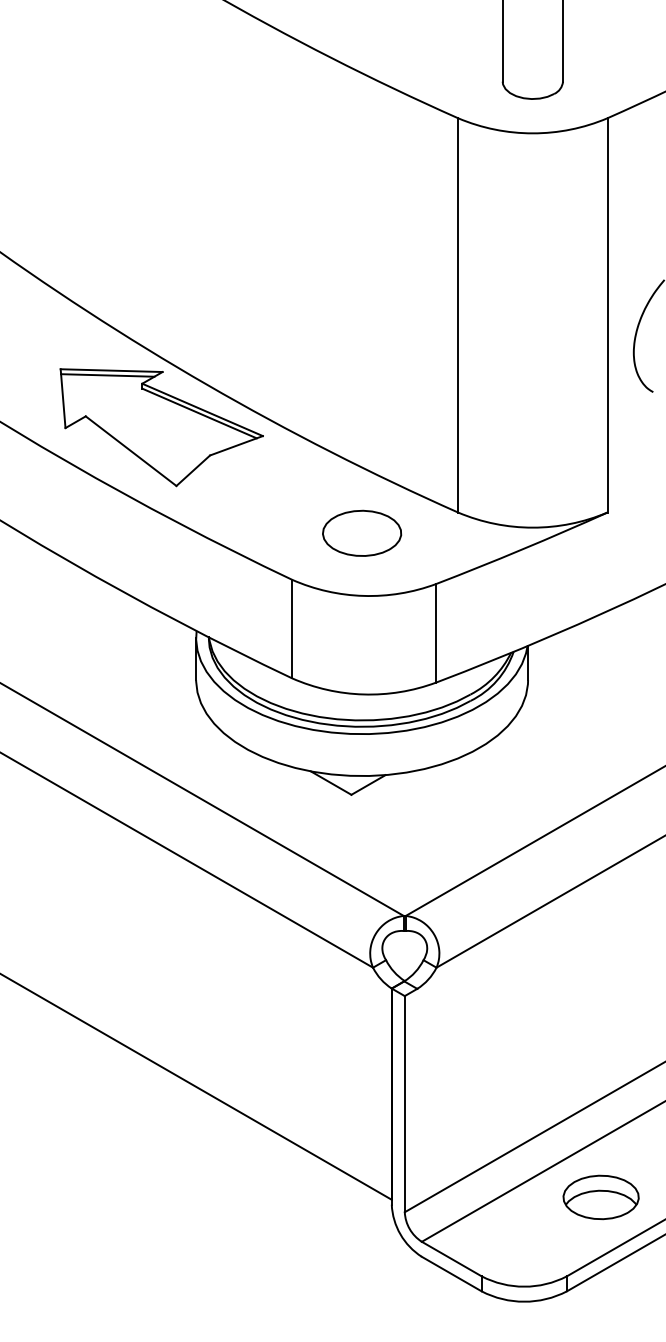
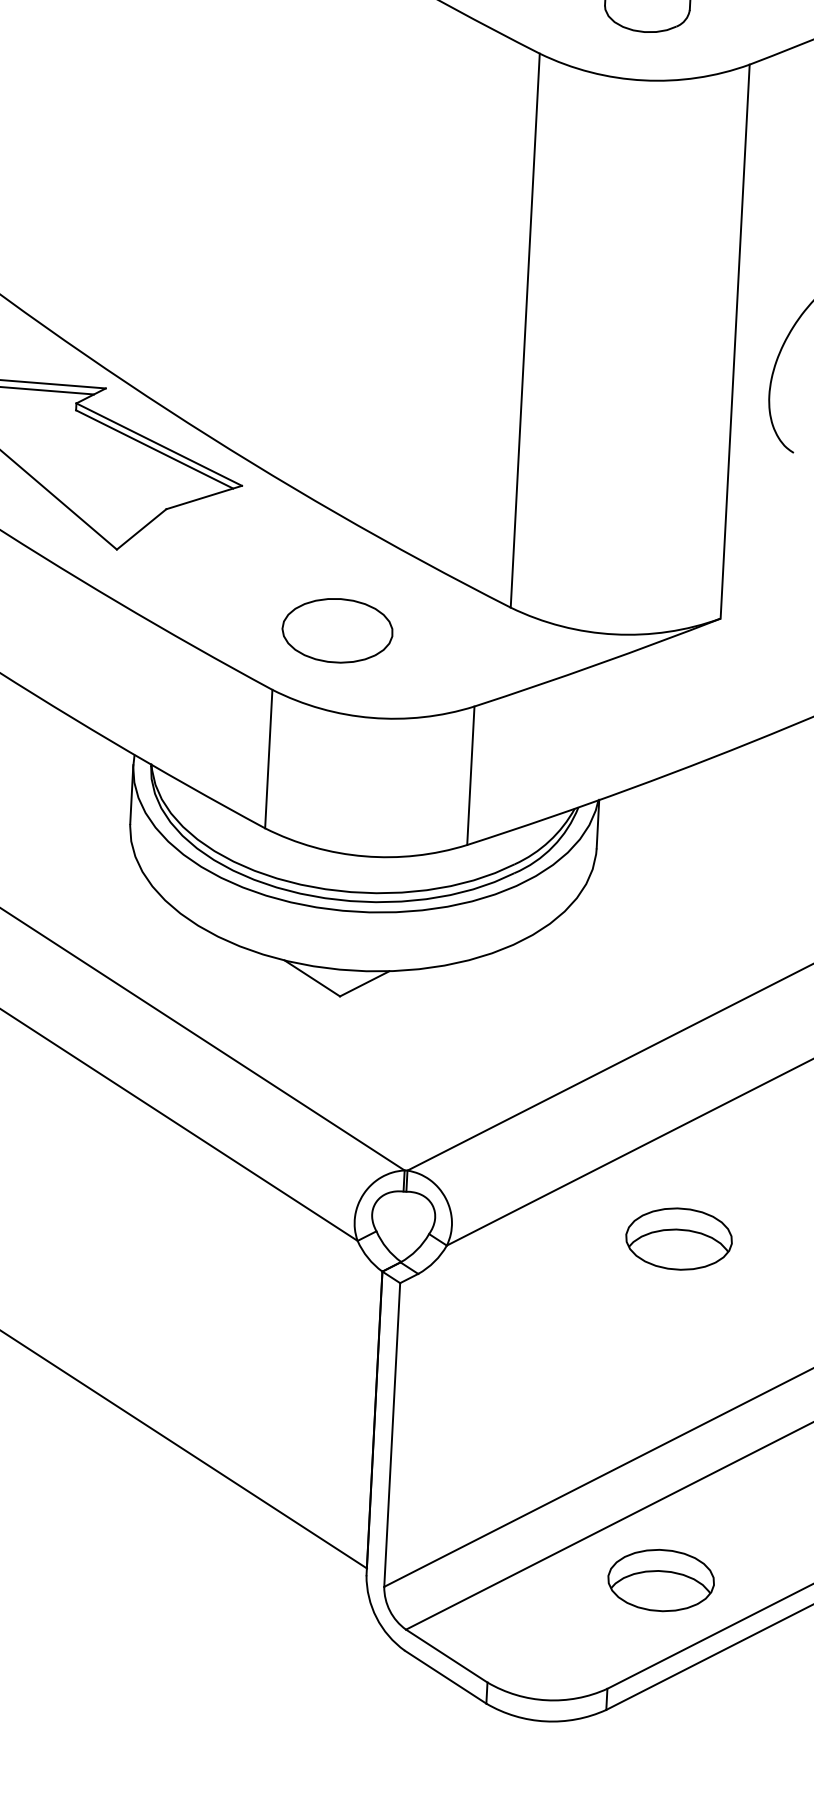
part: (362, 532) -> (338, 629), moved
part: (600, 954) -> (678, 1239), added

